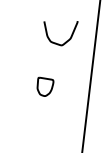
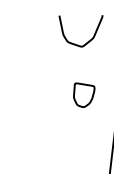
part: (45, 86) -> (84, 94), moved

